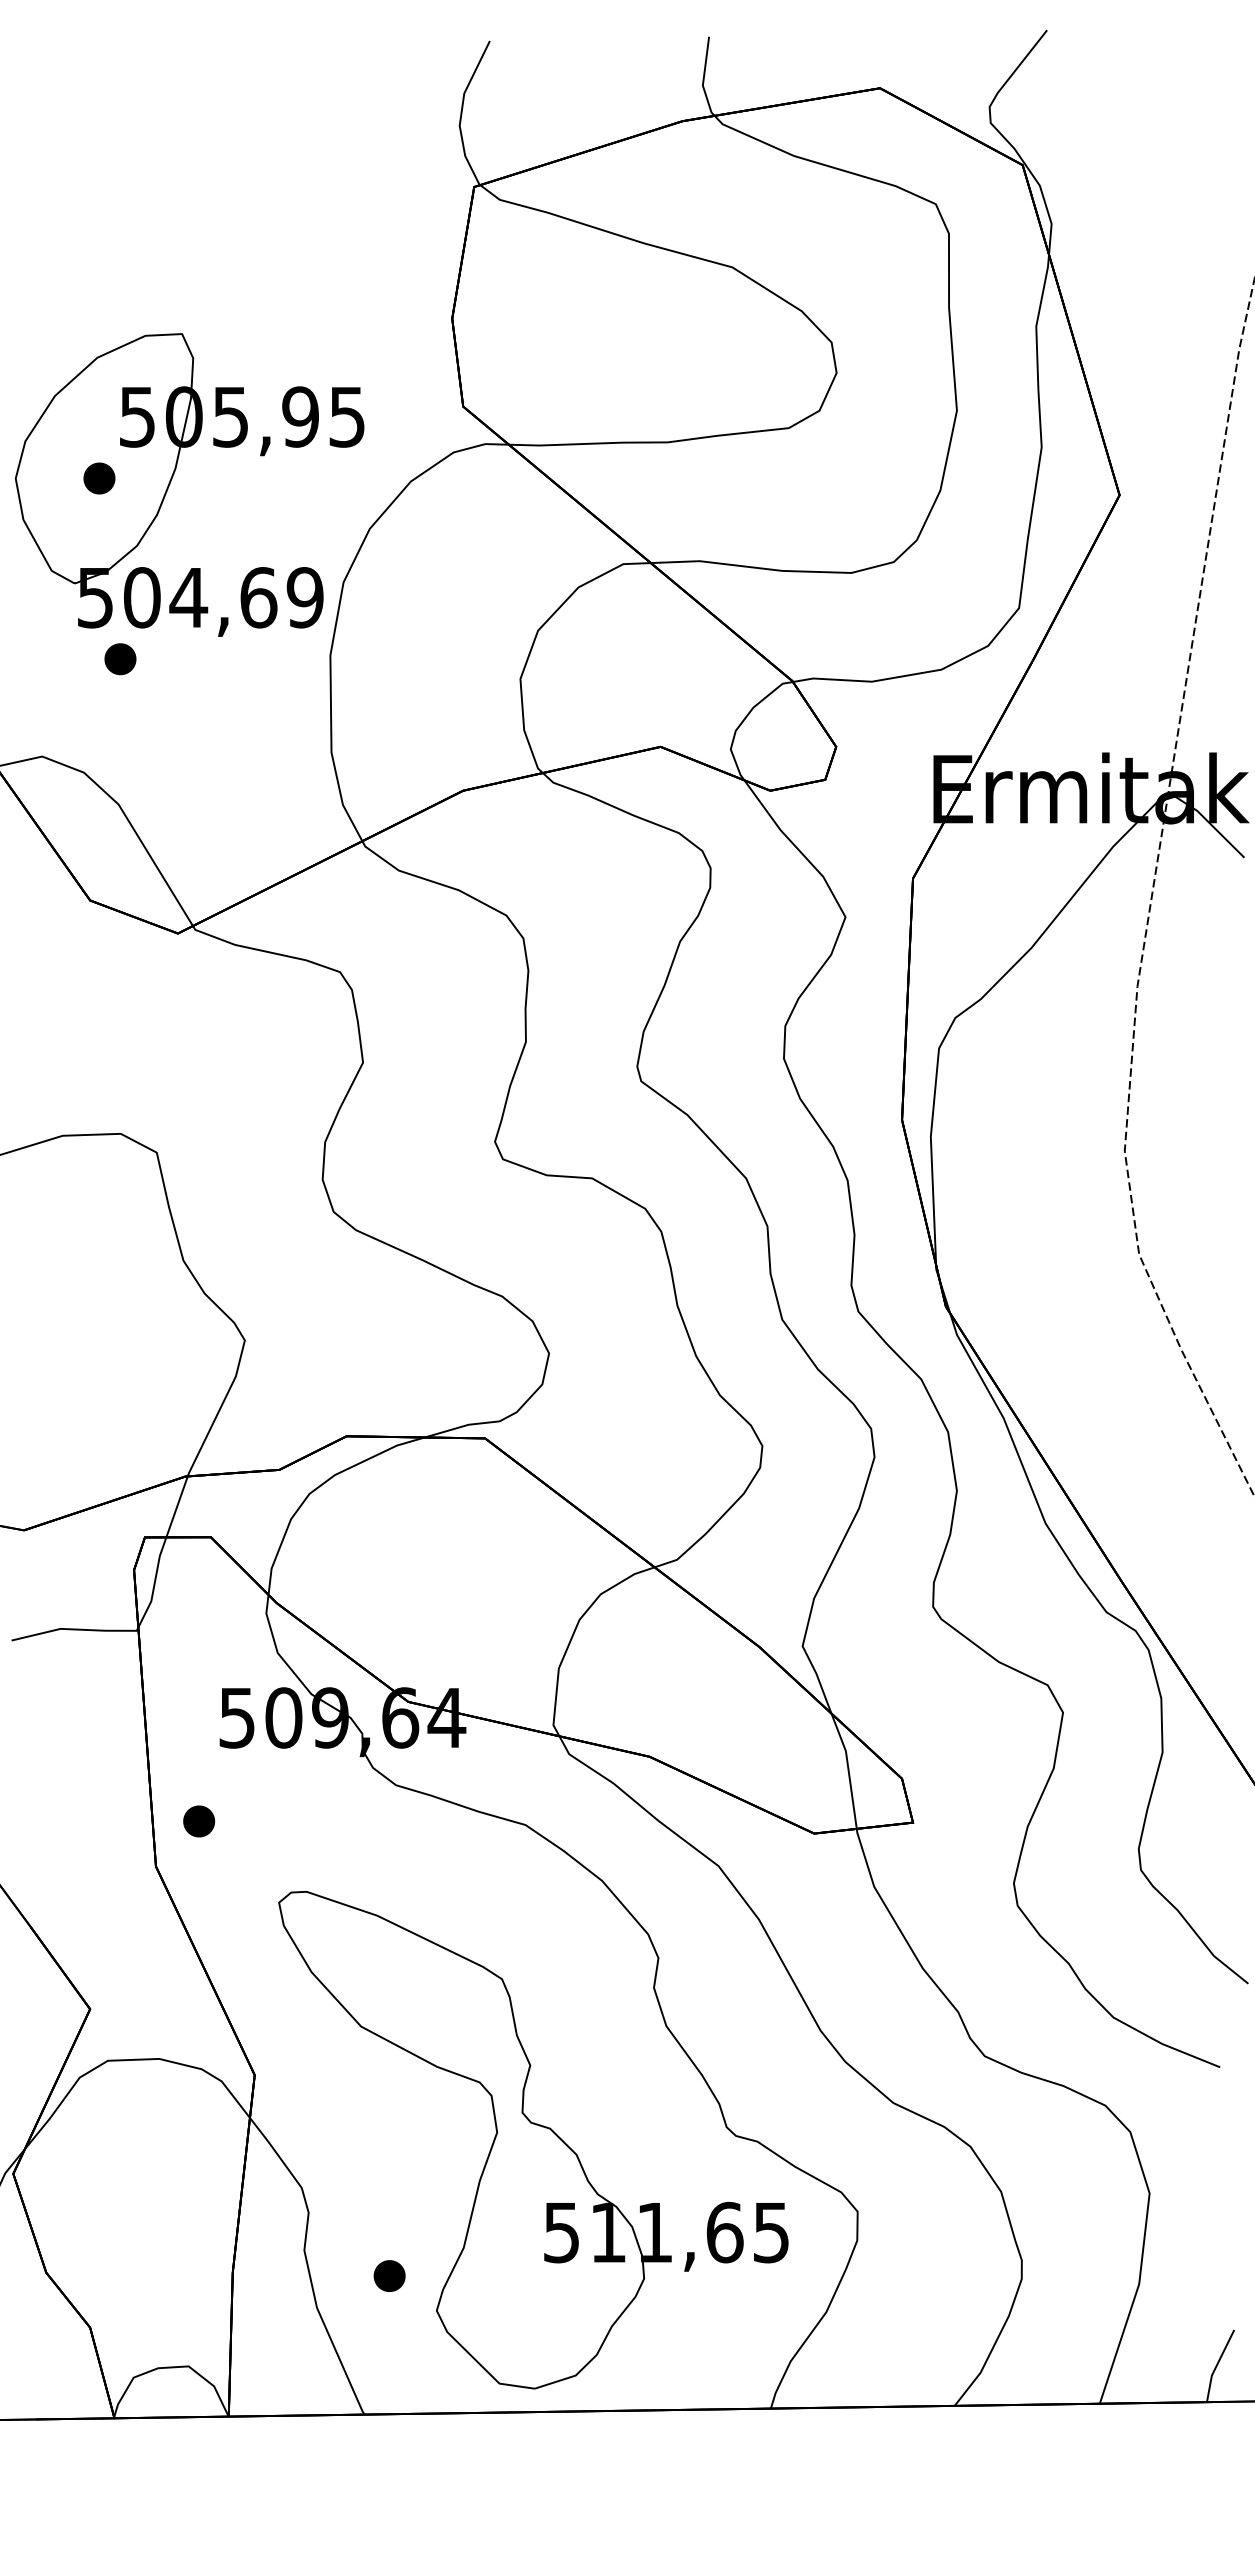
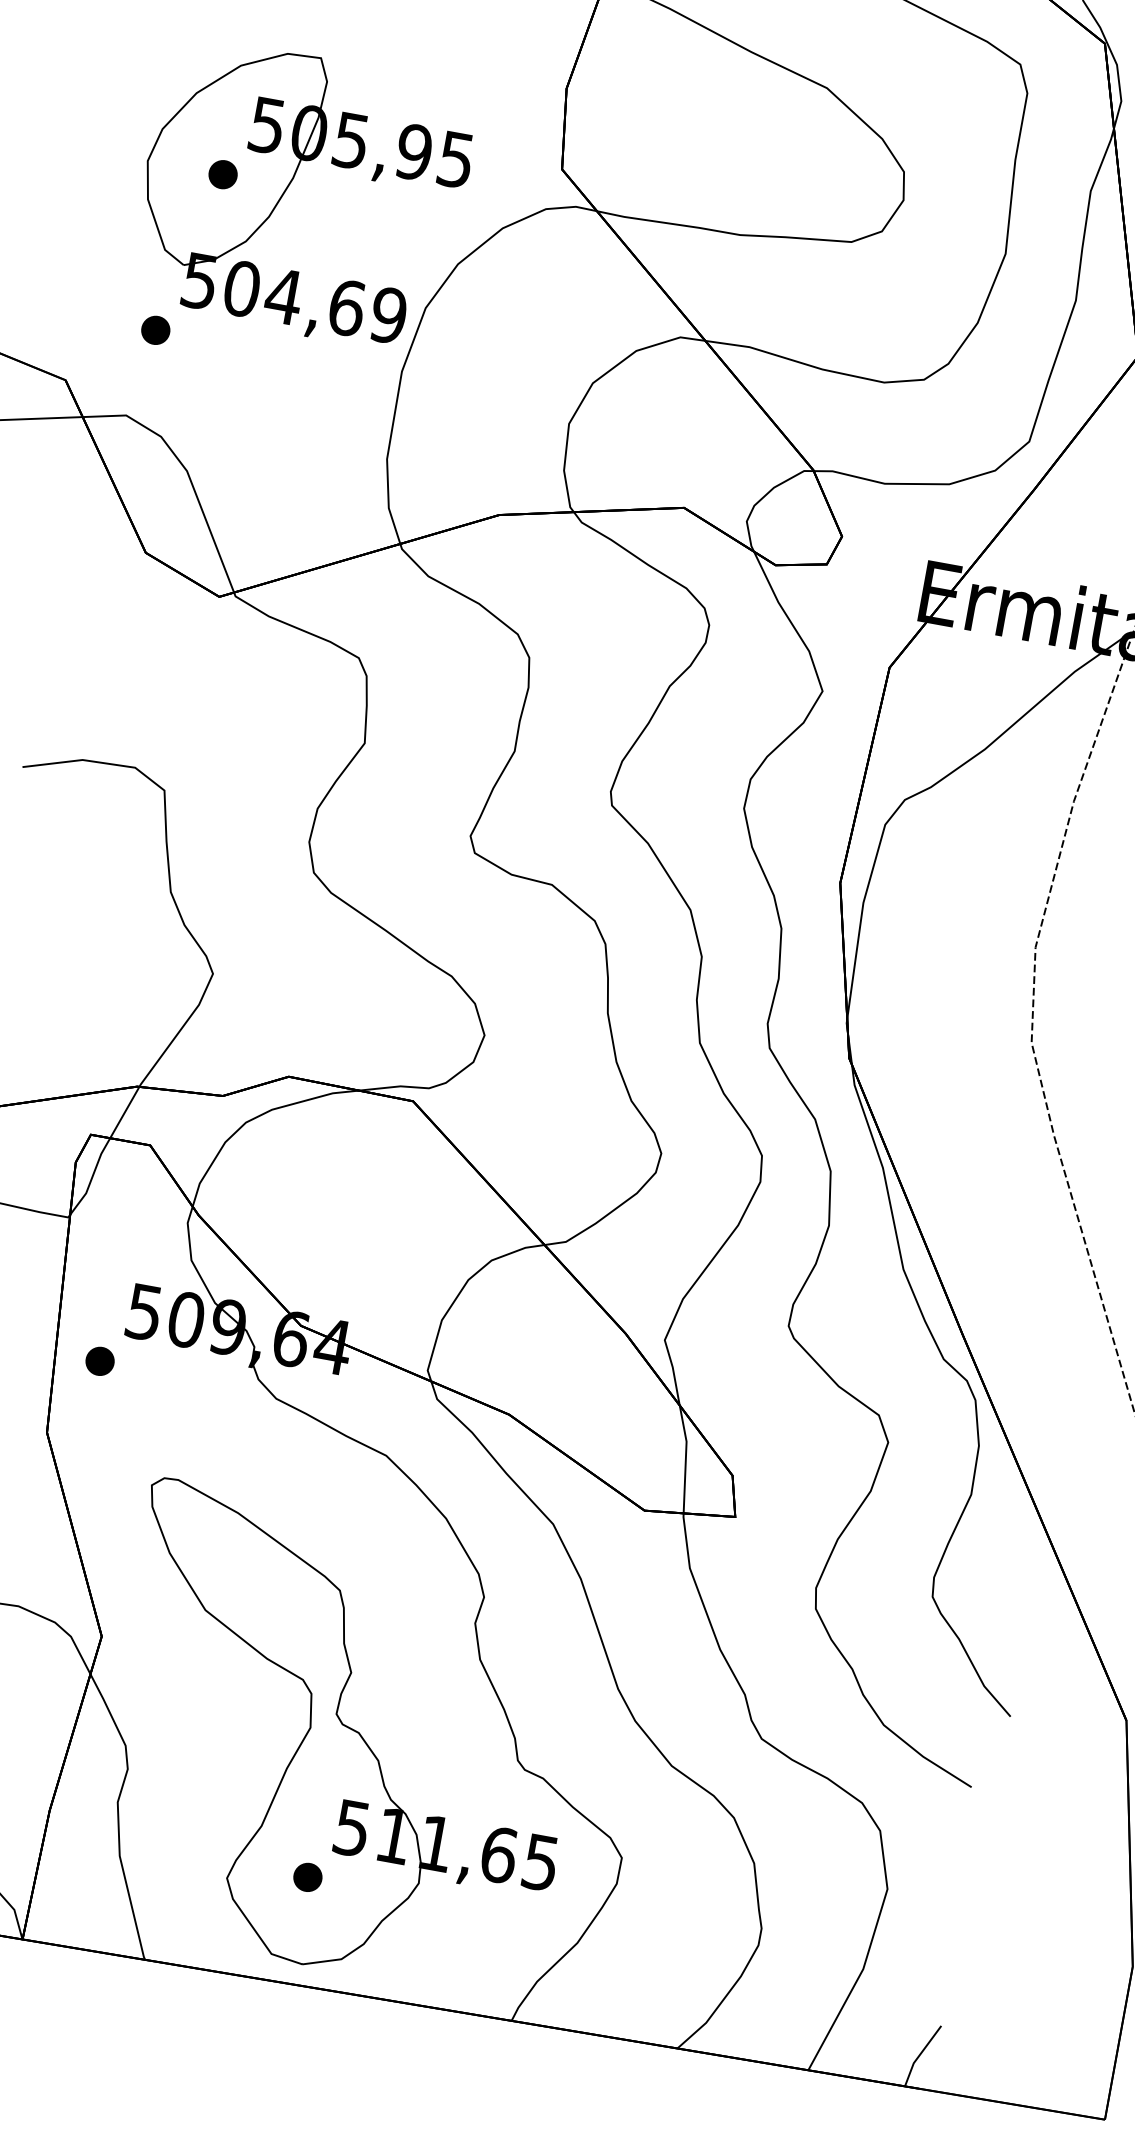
part: (120, 659) -> (155, 330), moved
part: (199, 1821) -> (100, 1361), moved
part: (389, 2275) -> (307, 1876), moved

